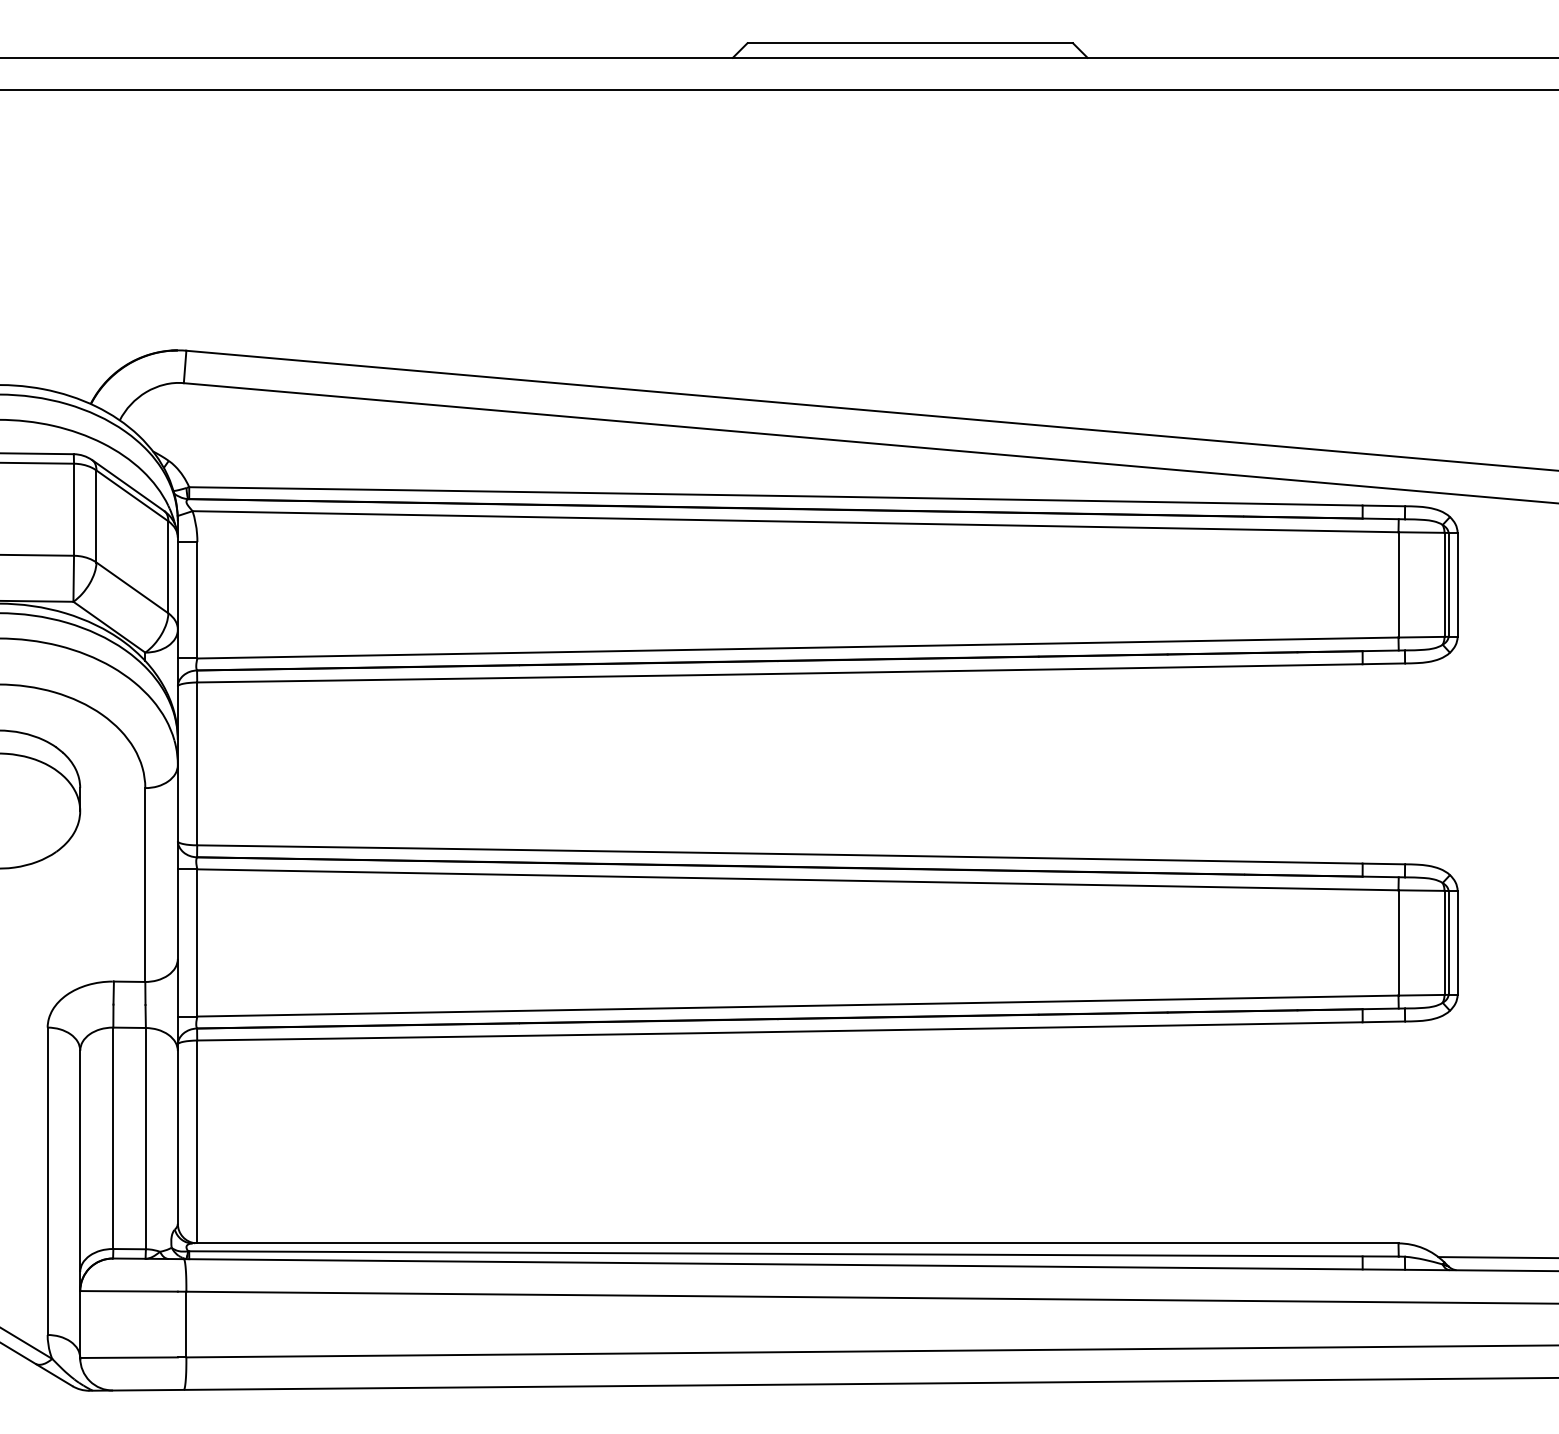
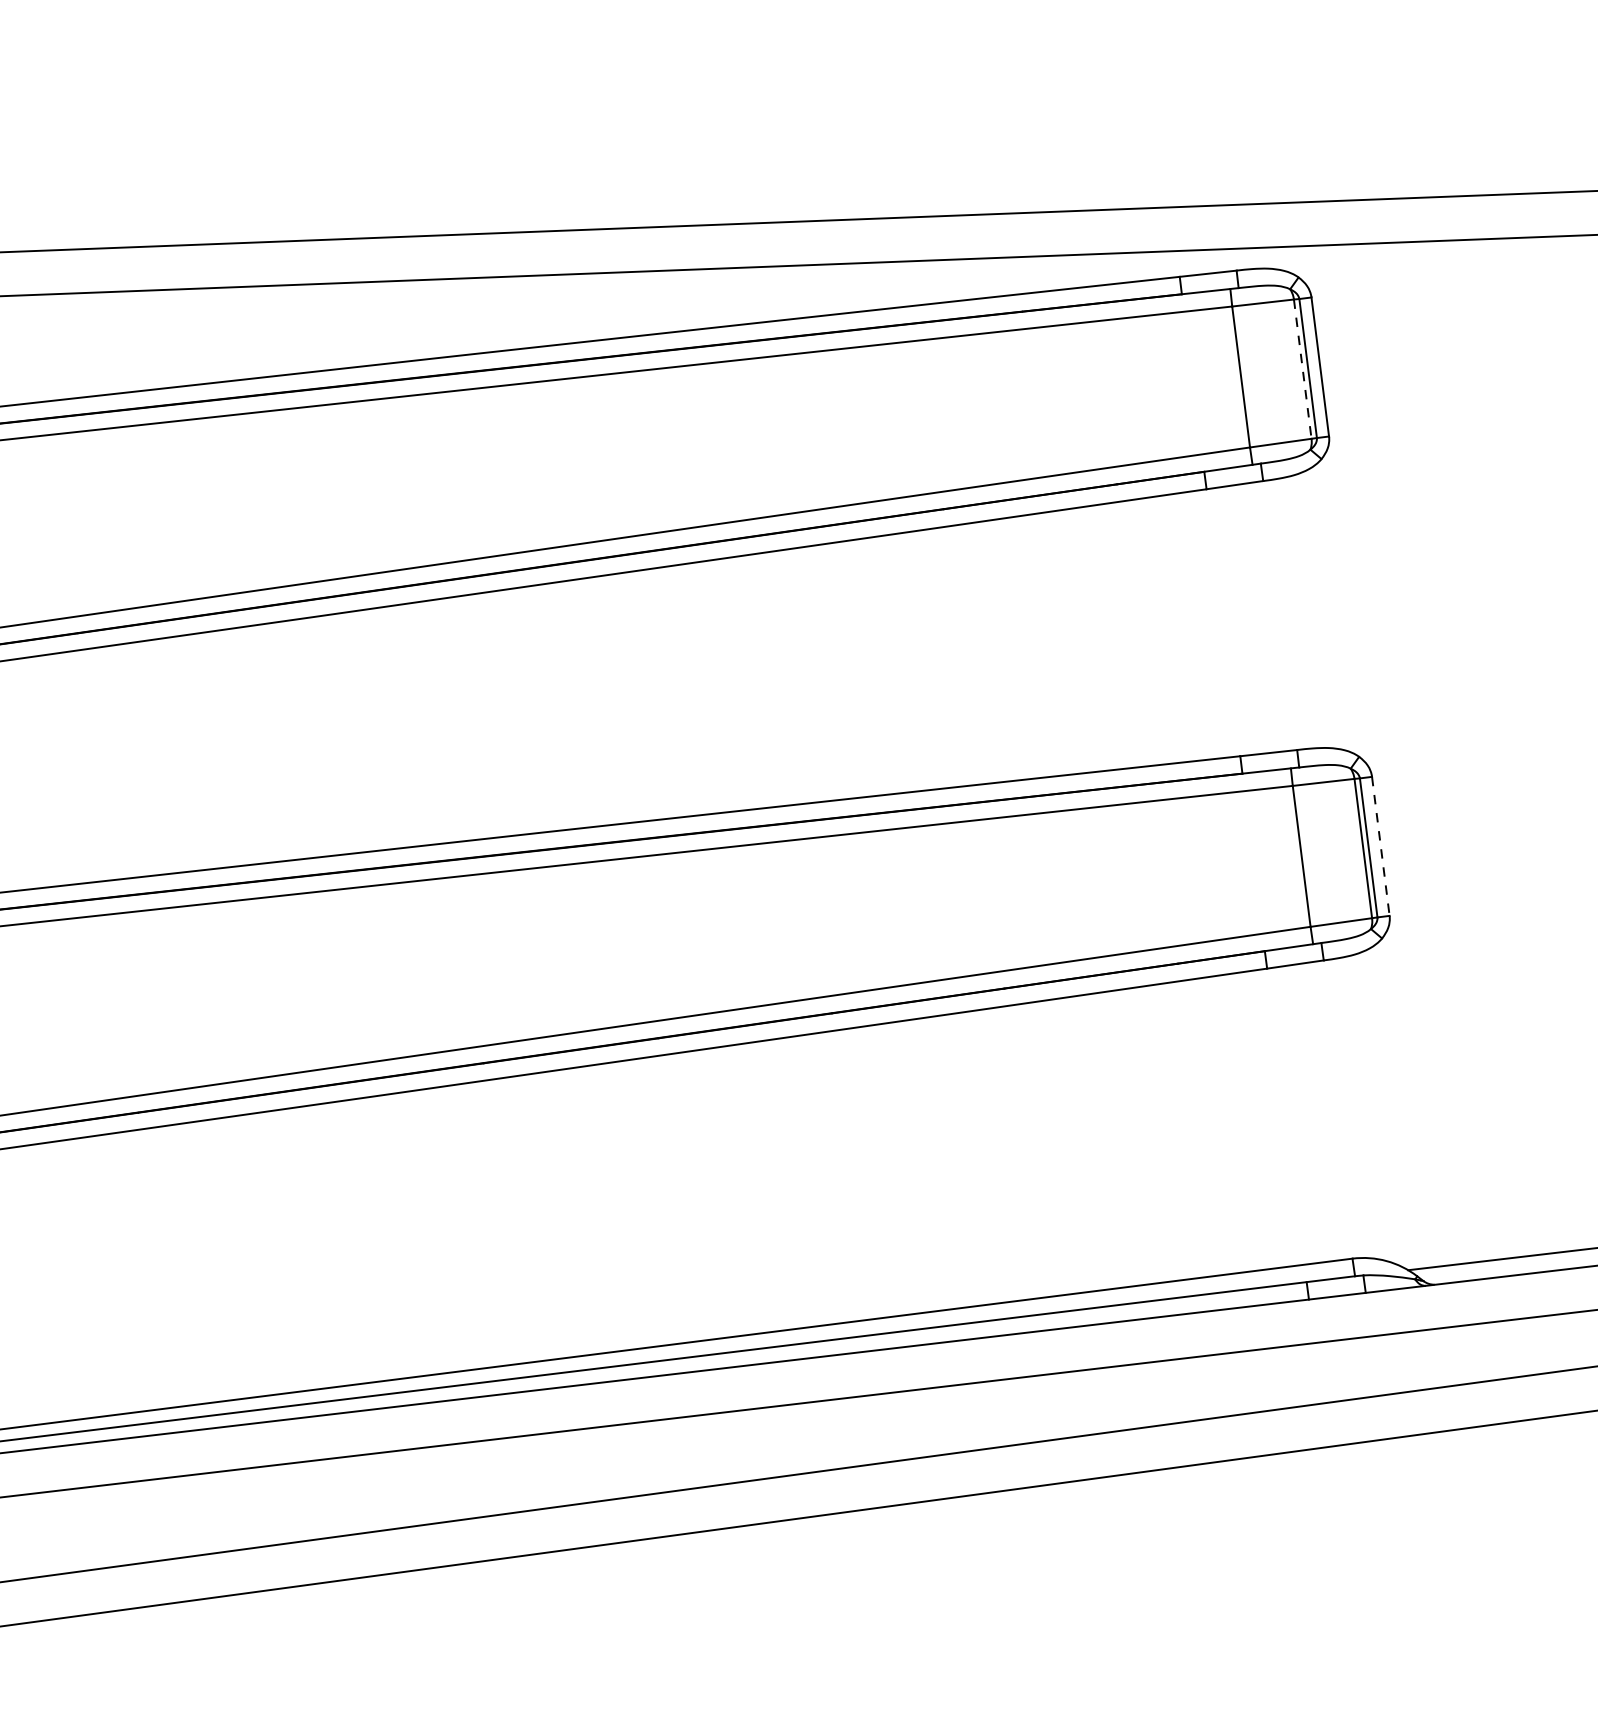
line: (1444, 585) -> (1302, 370), solid -> dashed
line: (1457, 942) -> (1380, 845), solid -> dashed

